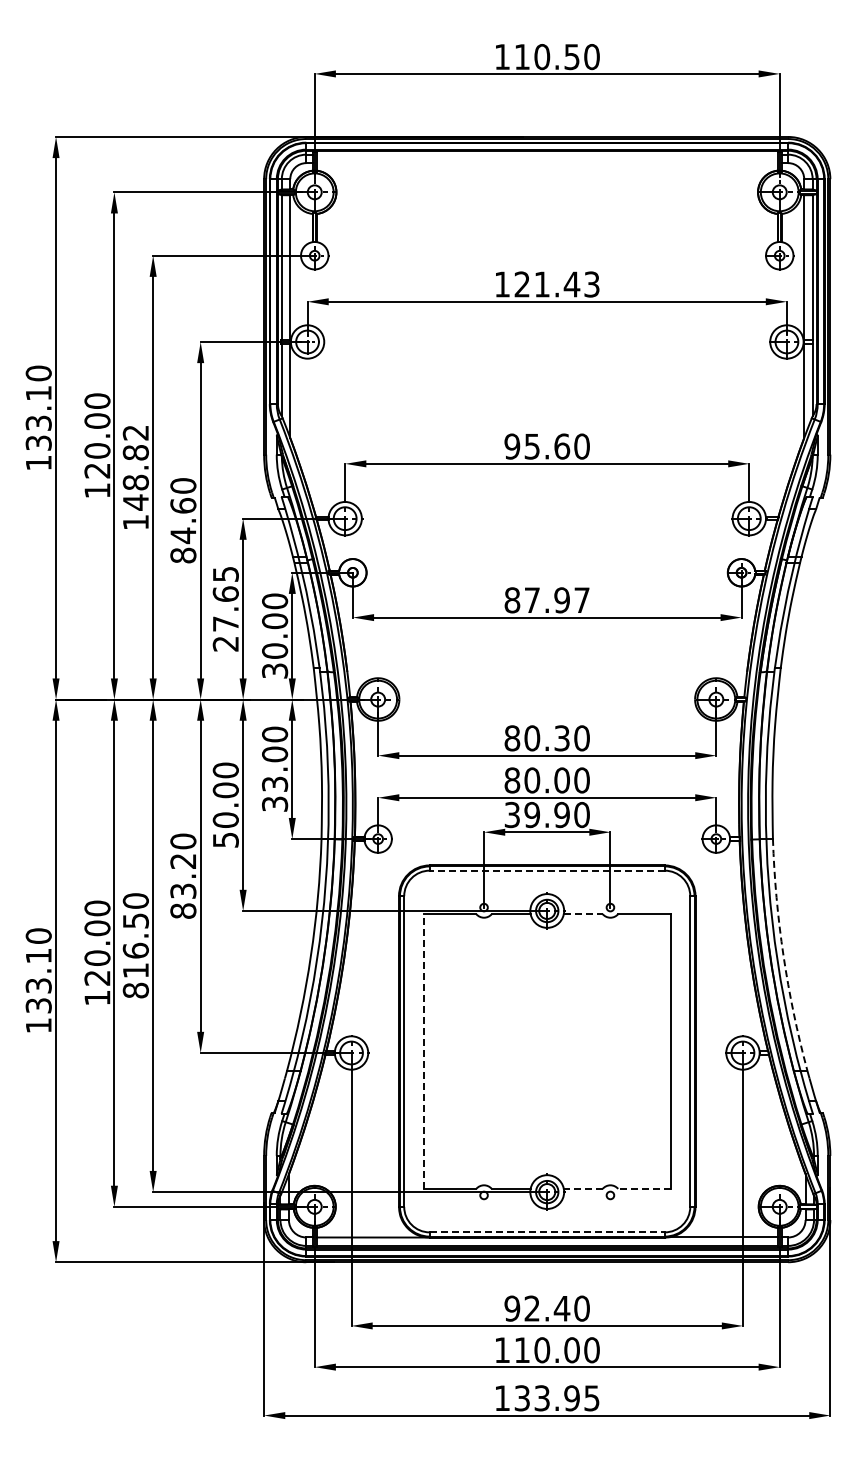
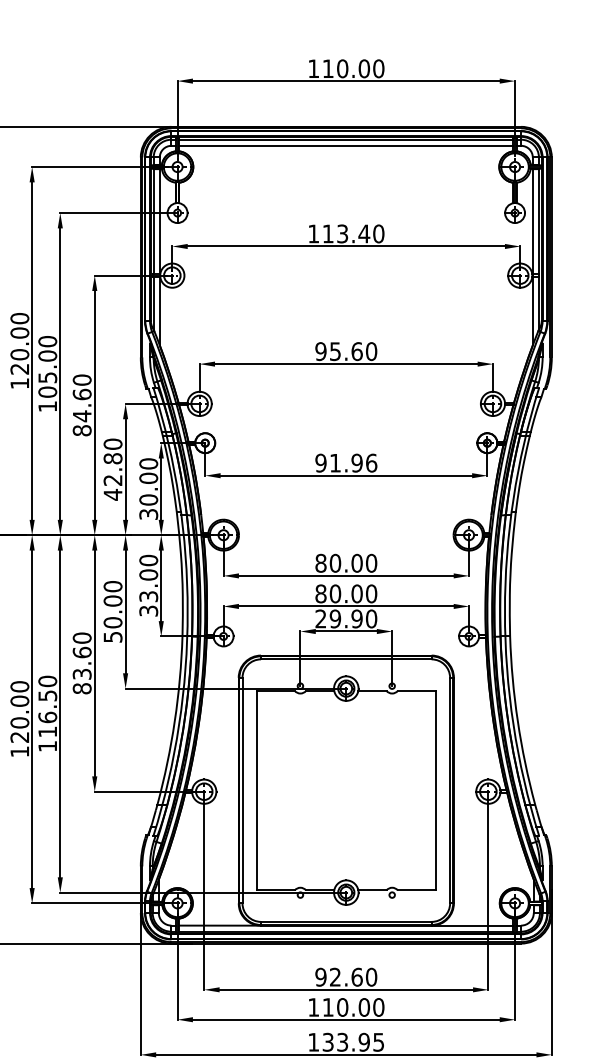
text: (571, 57) -> (363, 69), 110.50 -> 110.00
line: (546, 154) -> (345, 139), added
line: (546, 163) -> (345, 146), added
text: (556, 284) -> (353, 233), 121.43 -> 113.40
text: (135, 467) -> (47, 366), 148.82 -> 105.00
text: (547, 600) -> (346, 463), 87.97 -> 91.96
text: (225, 609) -> (112, 469), 27.65 -> 42.80
text: (561, 738) -> (356, 563), 80.30 -> 80.00
text: (511, 815) -> (320, 619), 39.90 -> 29.90
text: (183, 861) -> (82, 652), 83.20 -> 83.60
line: (547, 870) -> (346, 659), dashed -> solid
line: (583, 914) -> (372, 691), dashed -> solid
arc: (783, 955) -> (517, 720), dashed -> solid
text: (135, 990) -> (47, 746), 816.50 -> 116.50
line: (423, 1051) -> (256, 790), dashed -> solid
line: (582, 1188) -> (371, 890), dashed -> solid
line: (643, 1188) -> (416, 890), dashed -> solid
line: (547, 1232) -> (346, 921), dashed -> solid
text: (561, 1308) -> (356, 977), 92.40 -> 92.60

